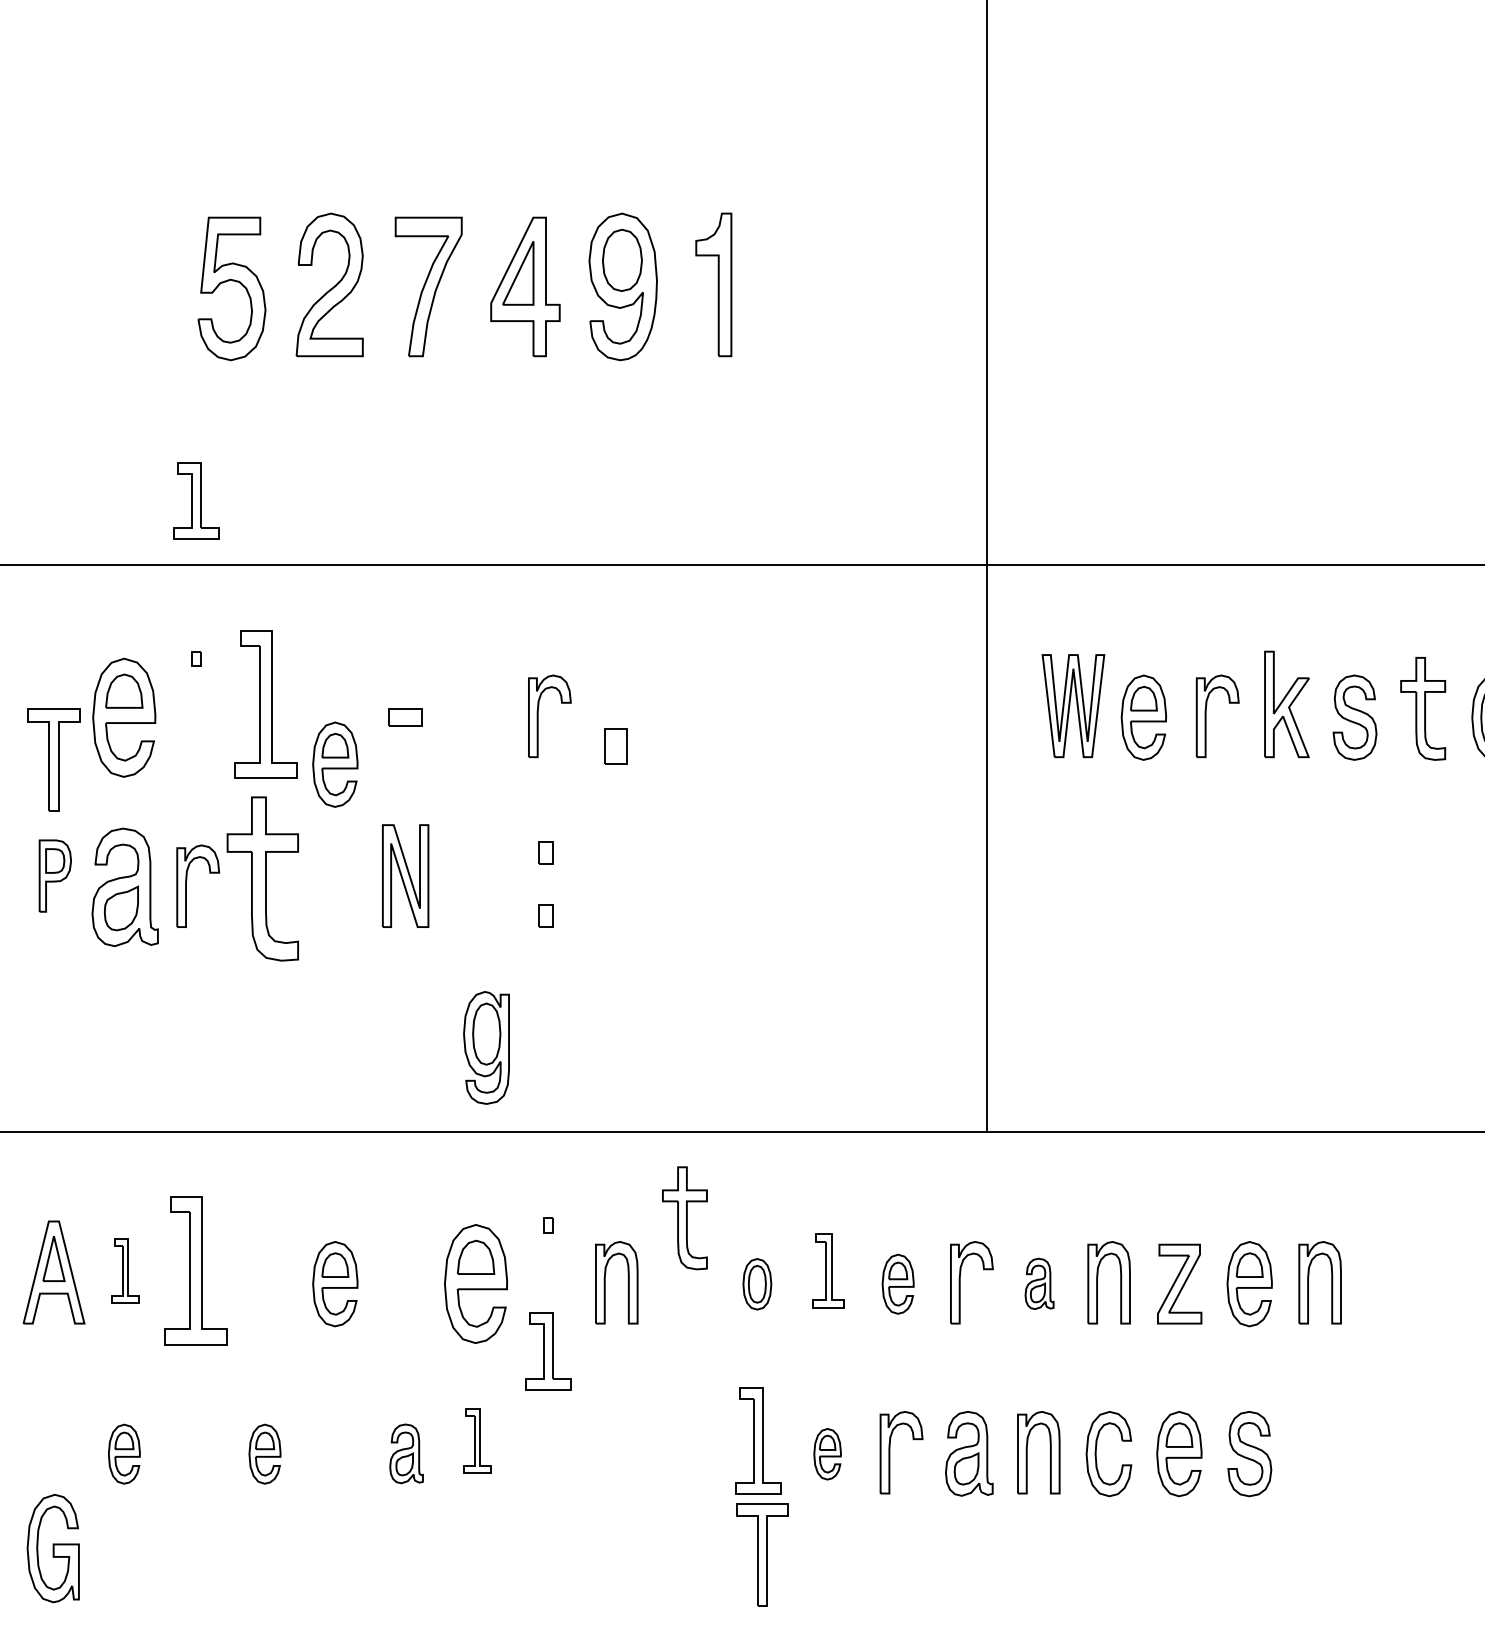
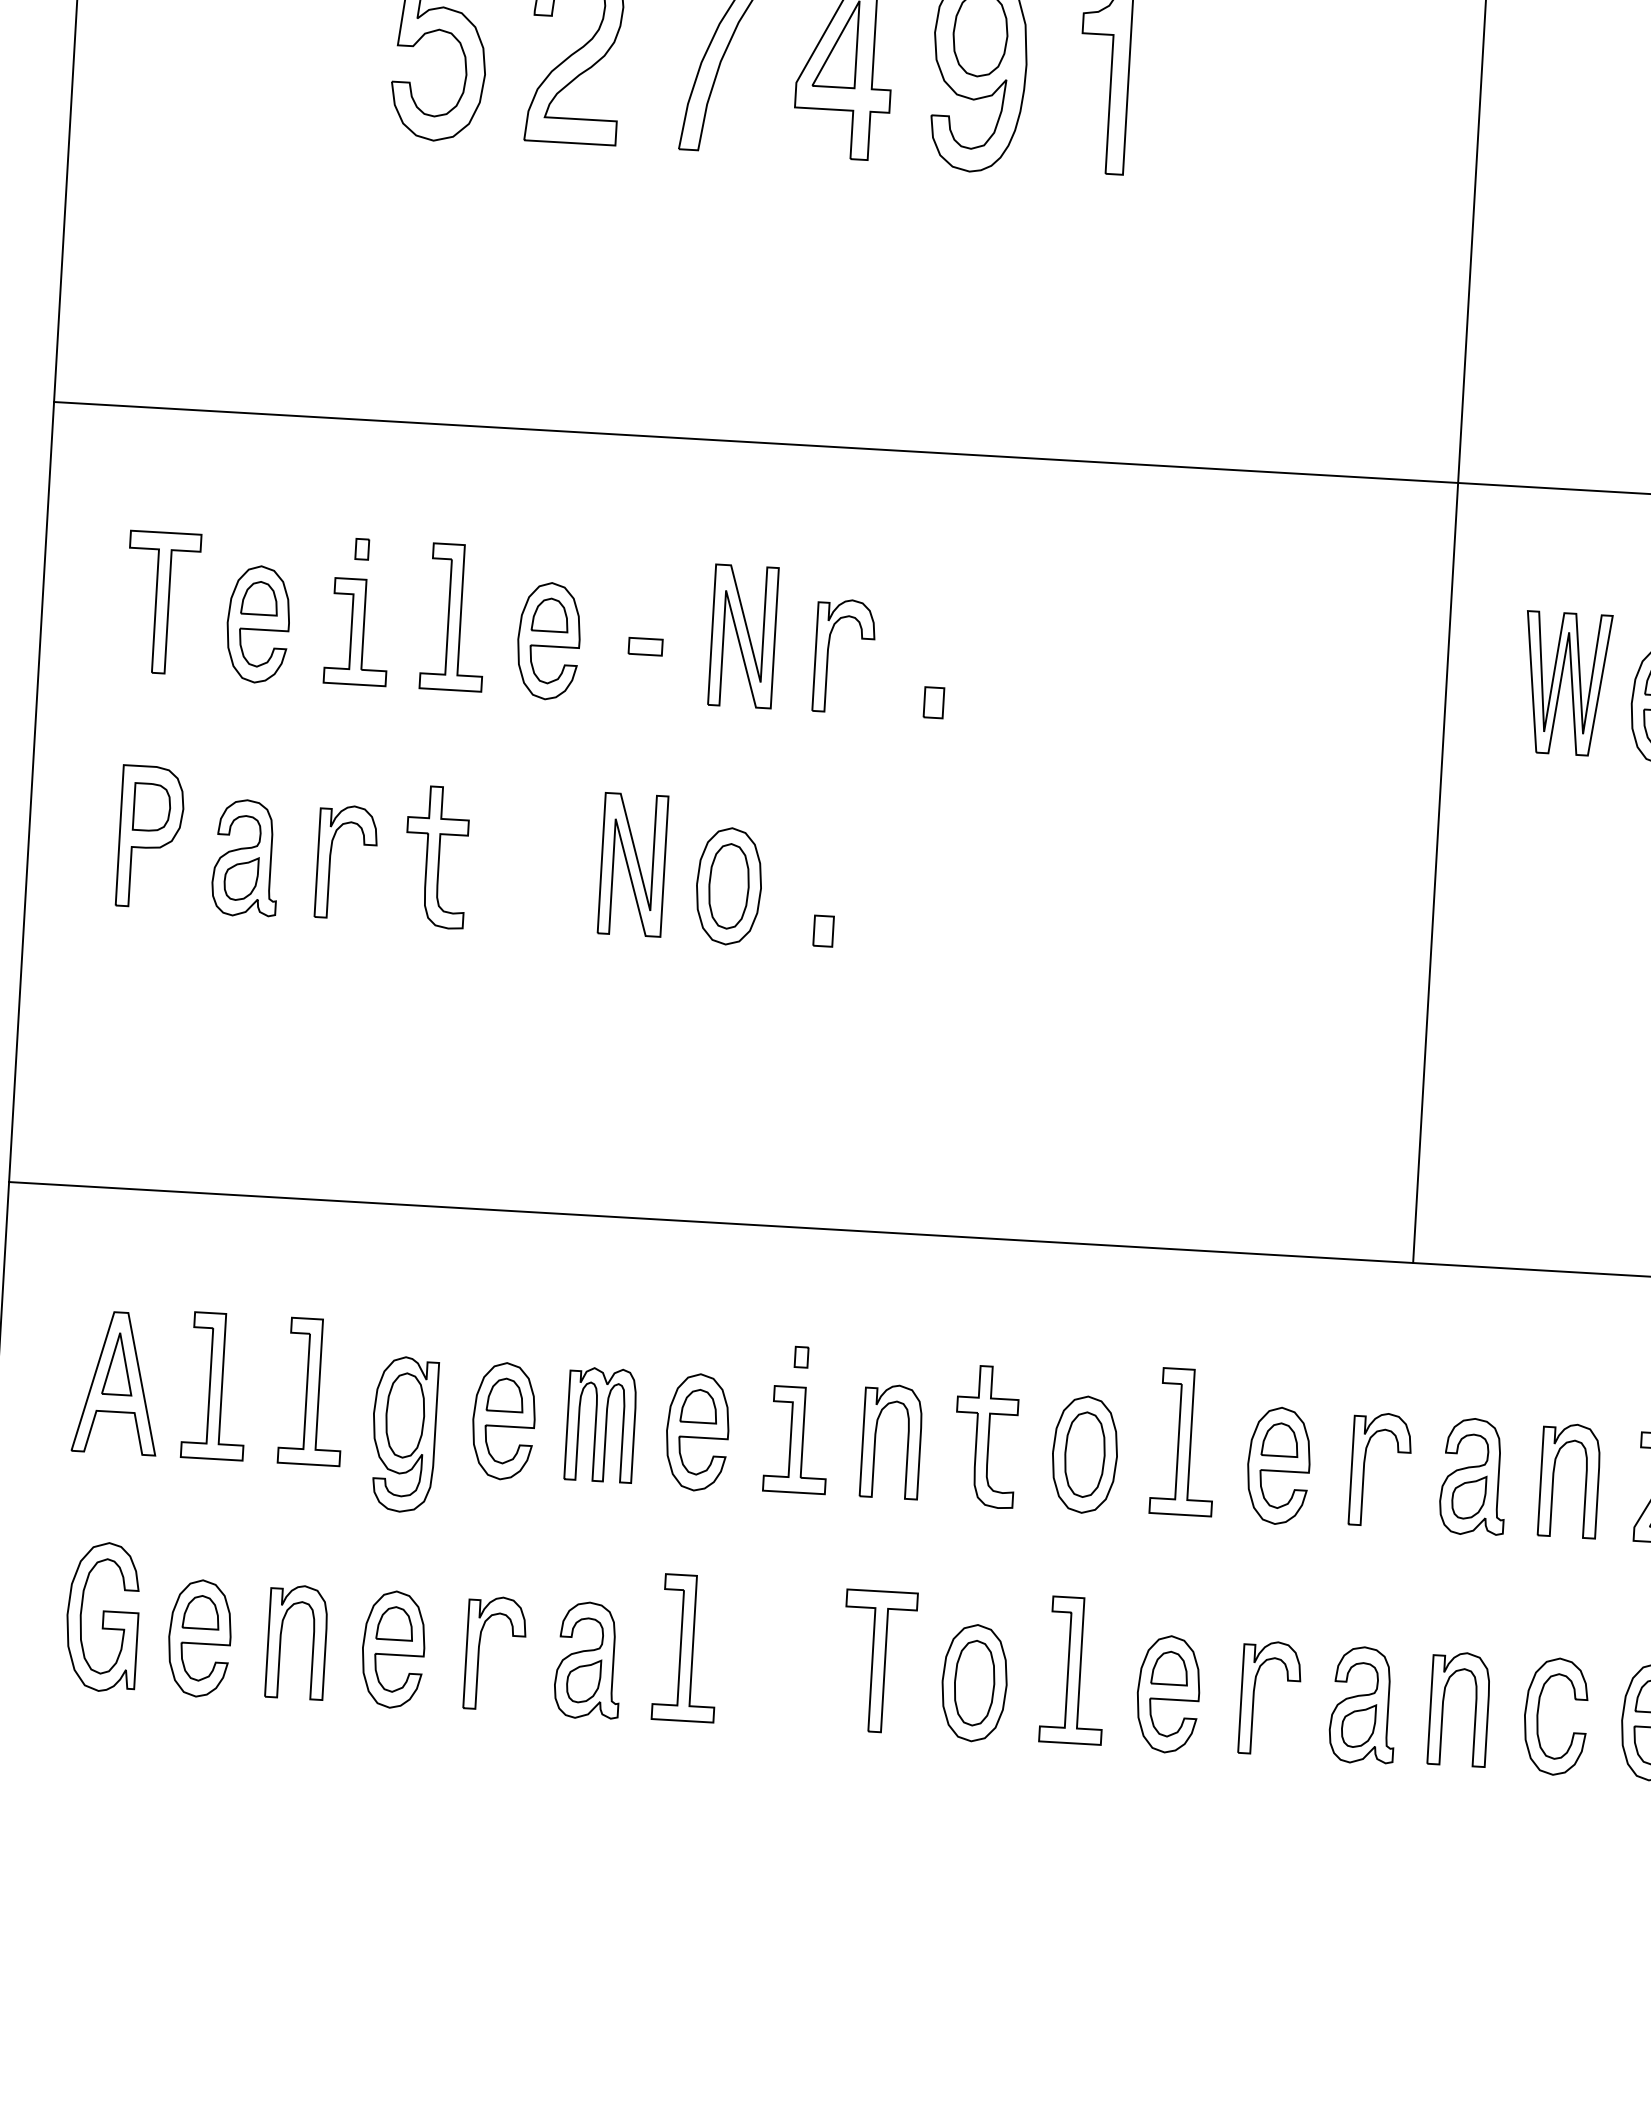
part: (196, 500) -> (357, 631), moved
part: (266, 704) -> (455, 617), size x0.71
part: (475, 706) -> (742, 636), added
part: (124, 717) -> (258, 624), size x0.71
part: (405, 717) -> (645, 646), size x0.71
part: (616, 745) -> (933, 701), size x0.62
part: (53, 759) -> (161, 601), moved
part: (335, 764) -> (549, 640), moved
part: (545, 852) -> (827, 843), removed
part: (55, 875) -> (150, 836), size x1.43
part: (262, 878) -> (435, 856), size x0.62
part: (125, 887) -> (246, 858), size x0.71
part: (475, 887) -> (728, 886), added
part: (486, 1047) -> (403, 1433), moved
part: (684, 1218) -> (985, 1437), moved
part: (125, 1270) -> (215, 1385), size x1.67
part: (195, 1270) -> (312, 1391), size x0.71
part: (828, 1270) -> (1184, 1441), size x1.43
part: (405, 1282) -> (600, 1424), added
part: (1039, 1283) -> (1473, 1476), size x1.67
part: (475, 1284) -> (696, 1432), size x0.71
part: (757, 1284) -> (1085, 1455), size x1.67
part: (898, 1284) -> (1279, 1466), size x1.43
part: (548, 1351) -> (797, 1440), moved
part: (477, 1440) -> (687, 1647), size x1.67
part: (183, 1452) -> (281, 1640), added
part: (327, 1452) -> (479, 1652), added
part: (406, 1453) -> (588, 1660), size x1.43
part: (124, 1454) -> (200, 1639), size x1.43
part: (264, 1454) -> (392, 1650), size x1.43
part: (686, 1454) -> (973, 1683), added
part: (827, 1454) -> (1168, 1694), size x1.67
part: (52, 1548) -> (101, 1616), moved
part: (762, 1554) -> (878, 1661), moved

